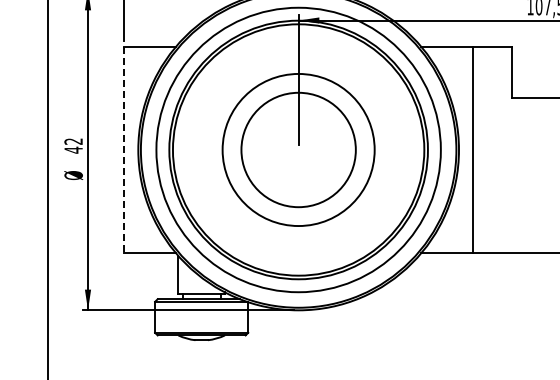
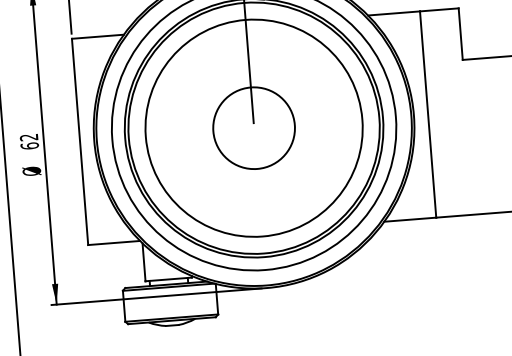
text: (73, 149) -> (29, 145), 42 -> 62
circle: (298, 149) -> (253, 127), size x0.71
circle: (298, 149) -> (253, 127), size x1.43
line: (124, 150) -> (80, 142), dashed -> solid

